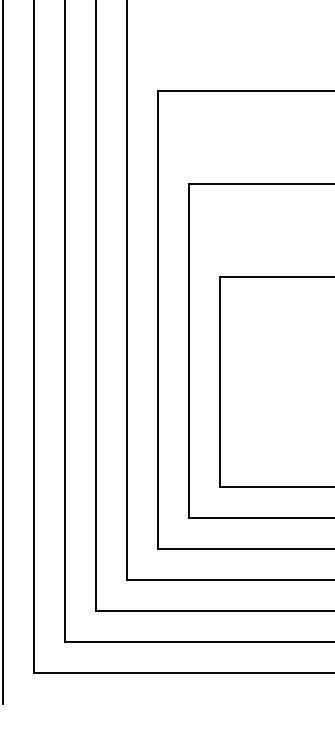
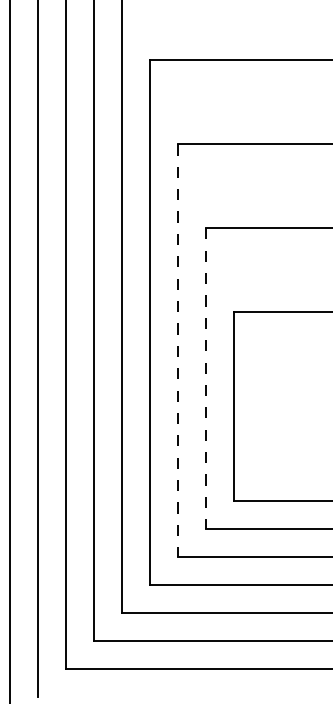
line: (158, 321) -> (177, 351), solid -> dashed
line: (189, 352) -> (205, 379), solid -> dashed

